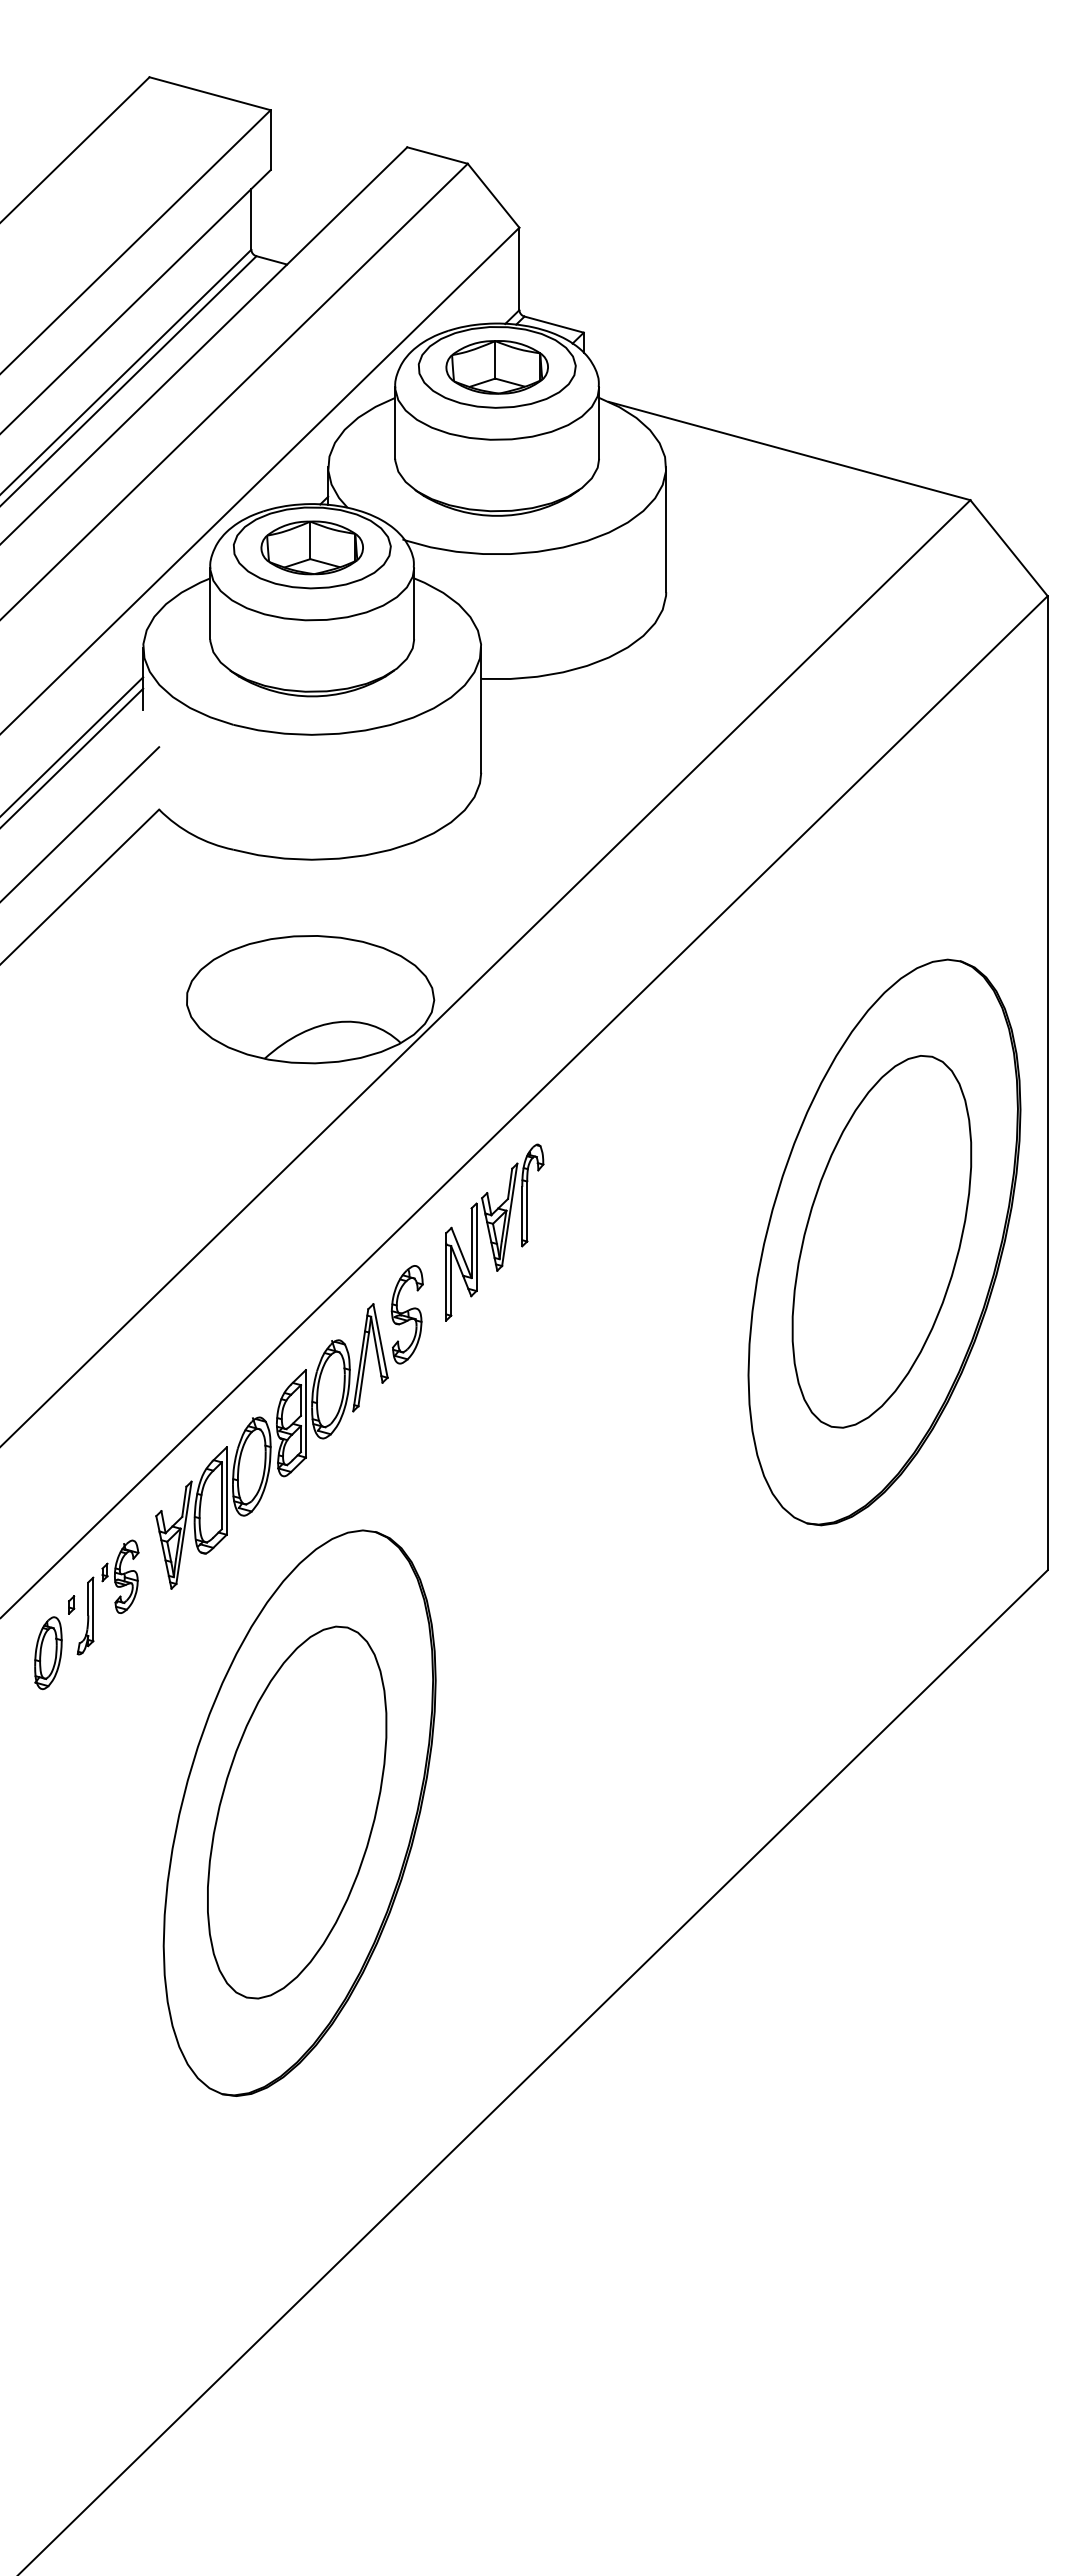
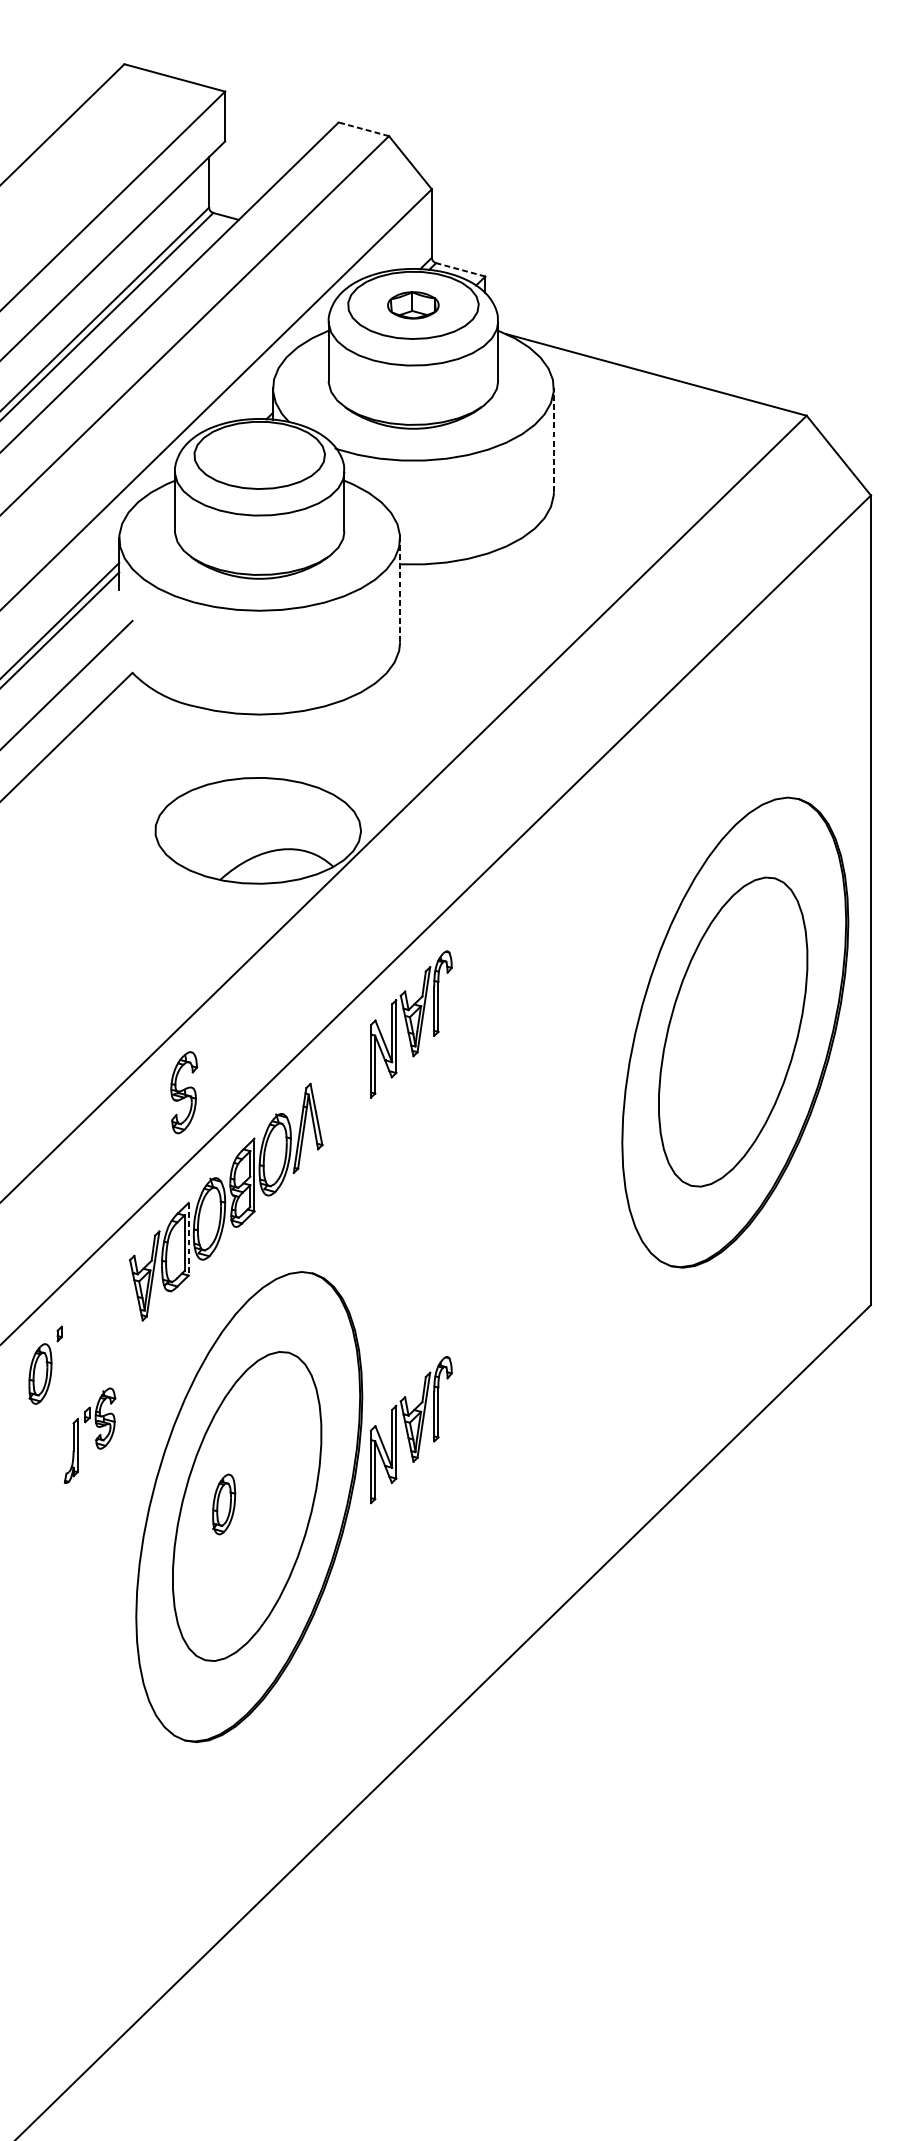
line: (437, 155) -> (363, 129), solid -> dashed
line: (554, 324) -> (461, 269), solid -> dashed
part: (496, 367) -> (412, 305), size x0.6
line: (666, 529) -> (554, 440), solid -> dashed
part: (311, 547) -> (259, 455), removed
line: (481, 709) -> (400, 589), solid -> dashed
part: (406, 1314) -> (183, 1092), moved
line: (226, 1491) -> (188, 1239), solid -> dashed
part: (115, 1600) -> (96, 1438), moved
part: (494, 1720) -> (411, 1429), added
part: (269, 1810) -> (224, 1504), added

